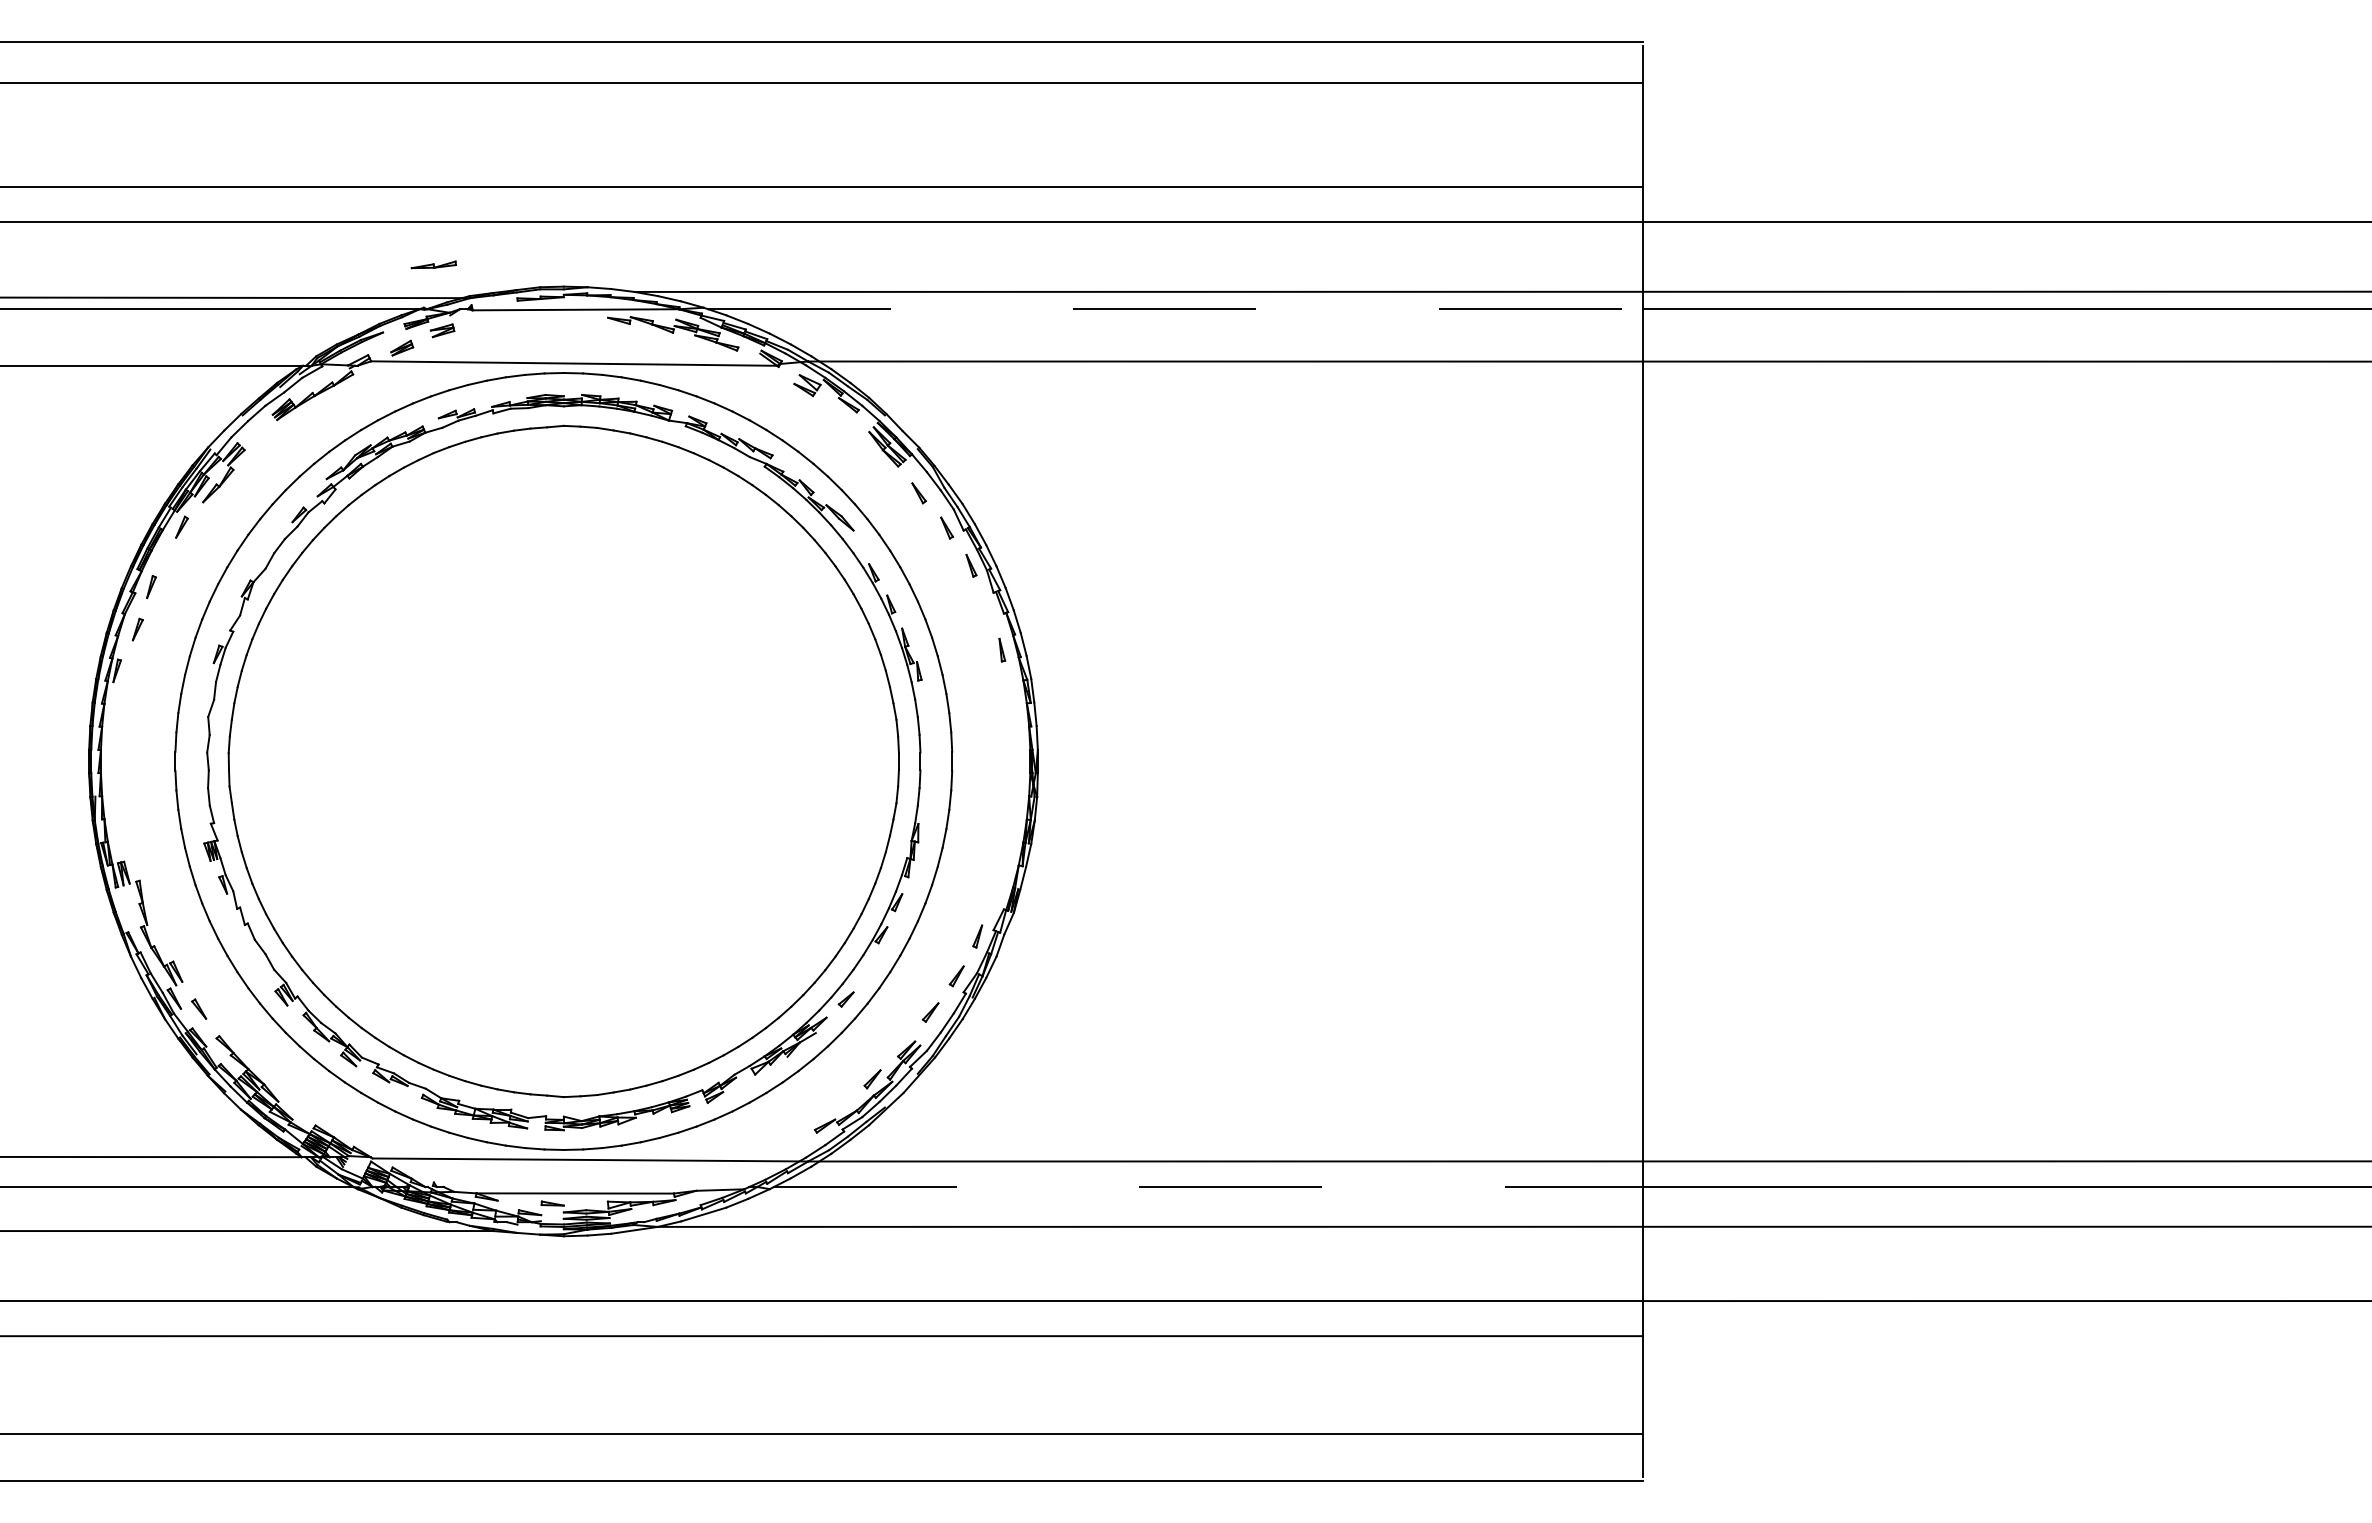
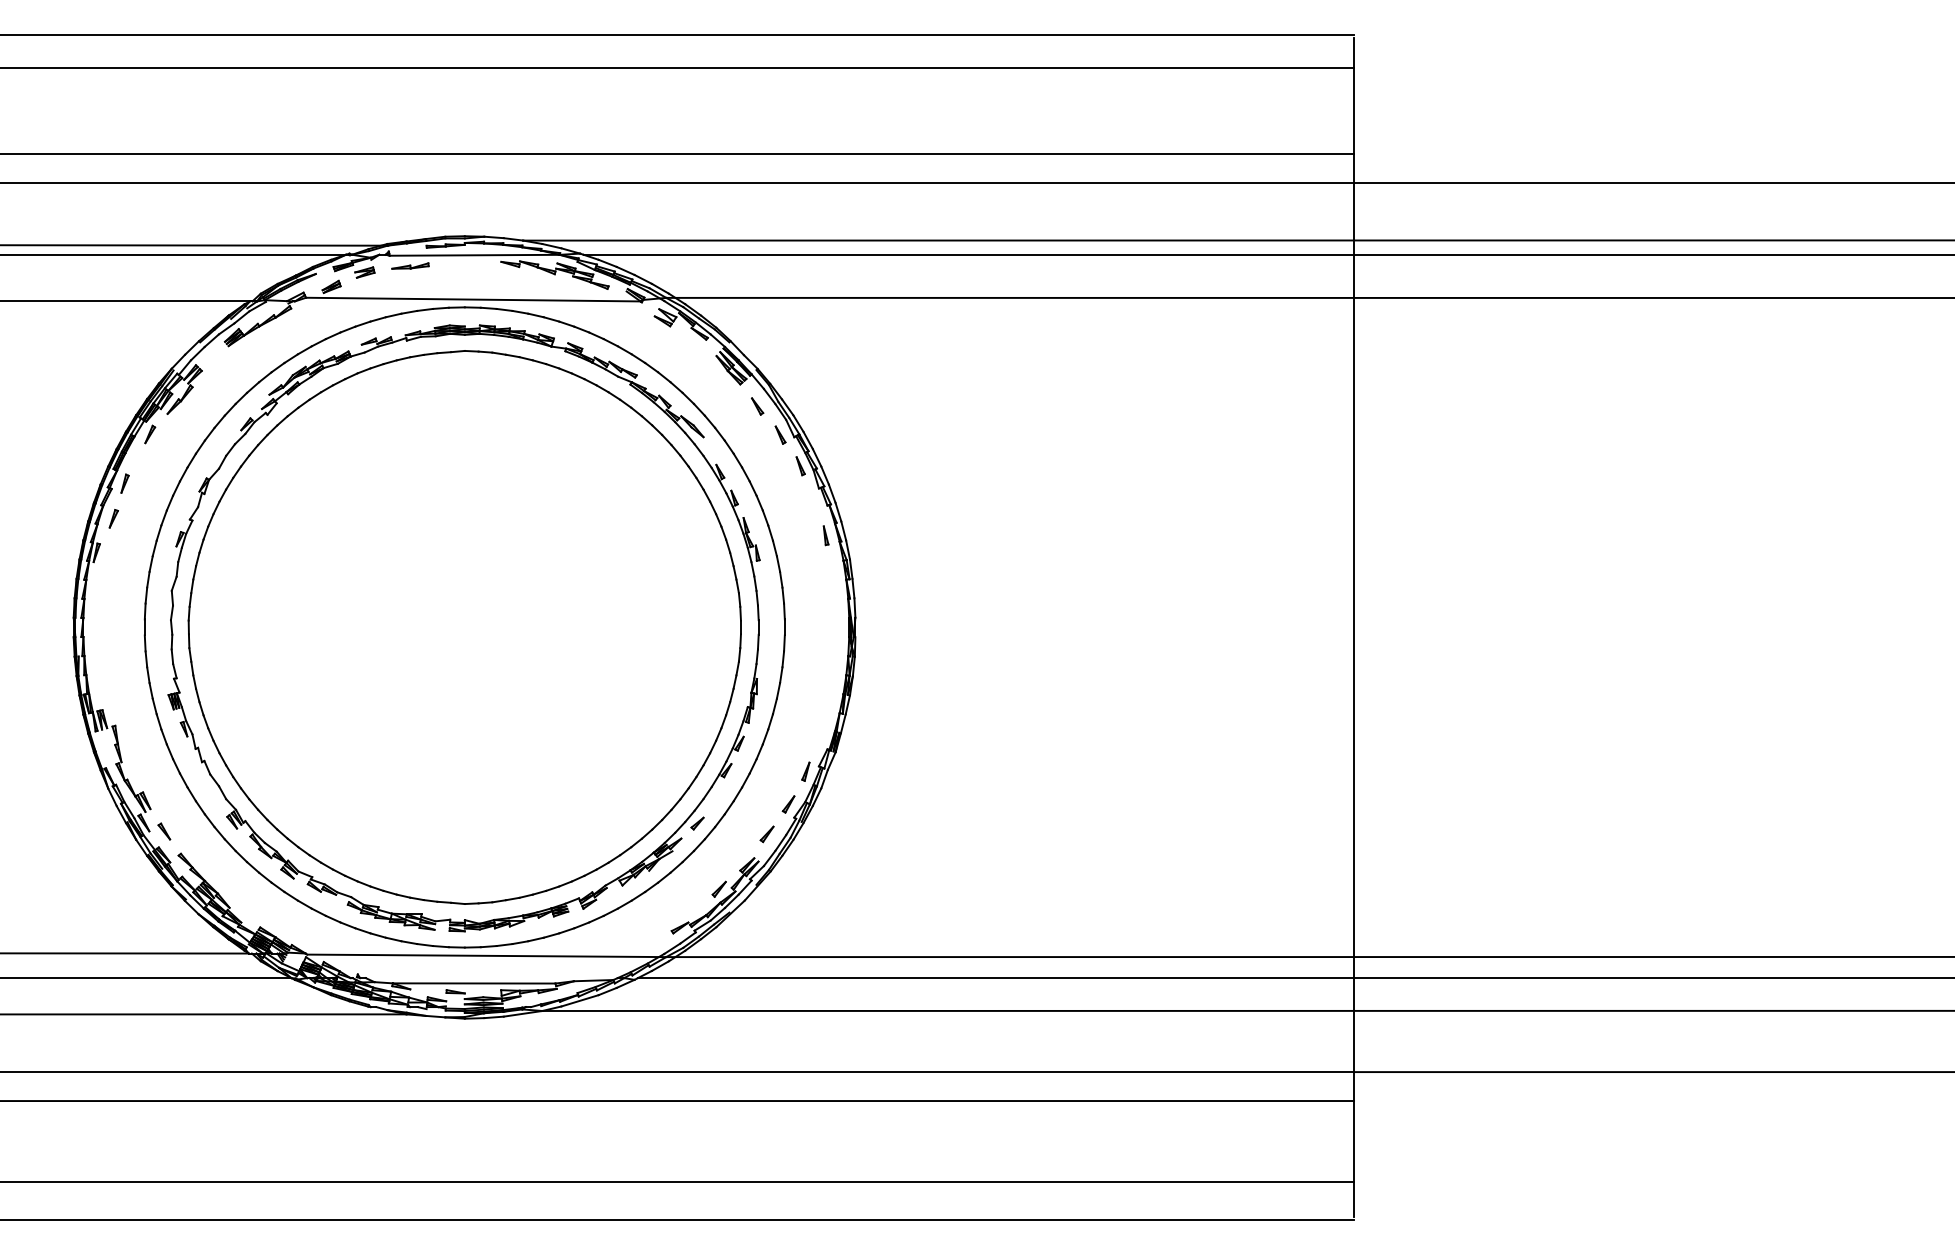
part: (433, 264) -> (410, 265), moved
line: (1175, 309) -> (968, 255), dashed -> solid
line: (1208, 1186) -> (996, 977), dashed -> solid

